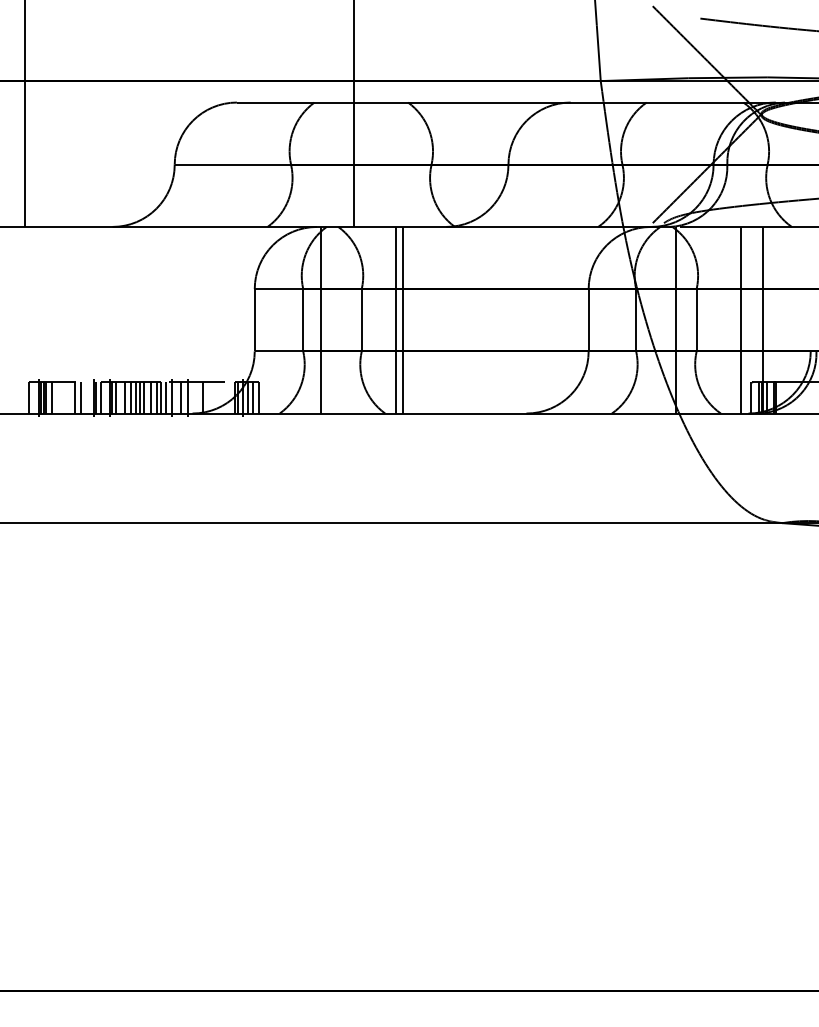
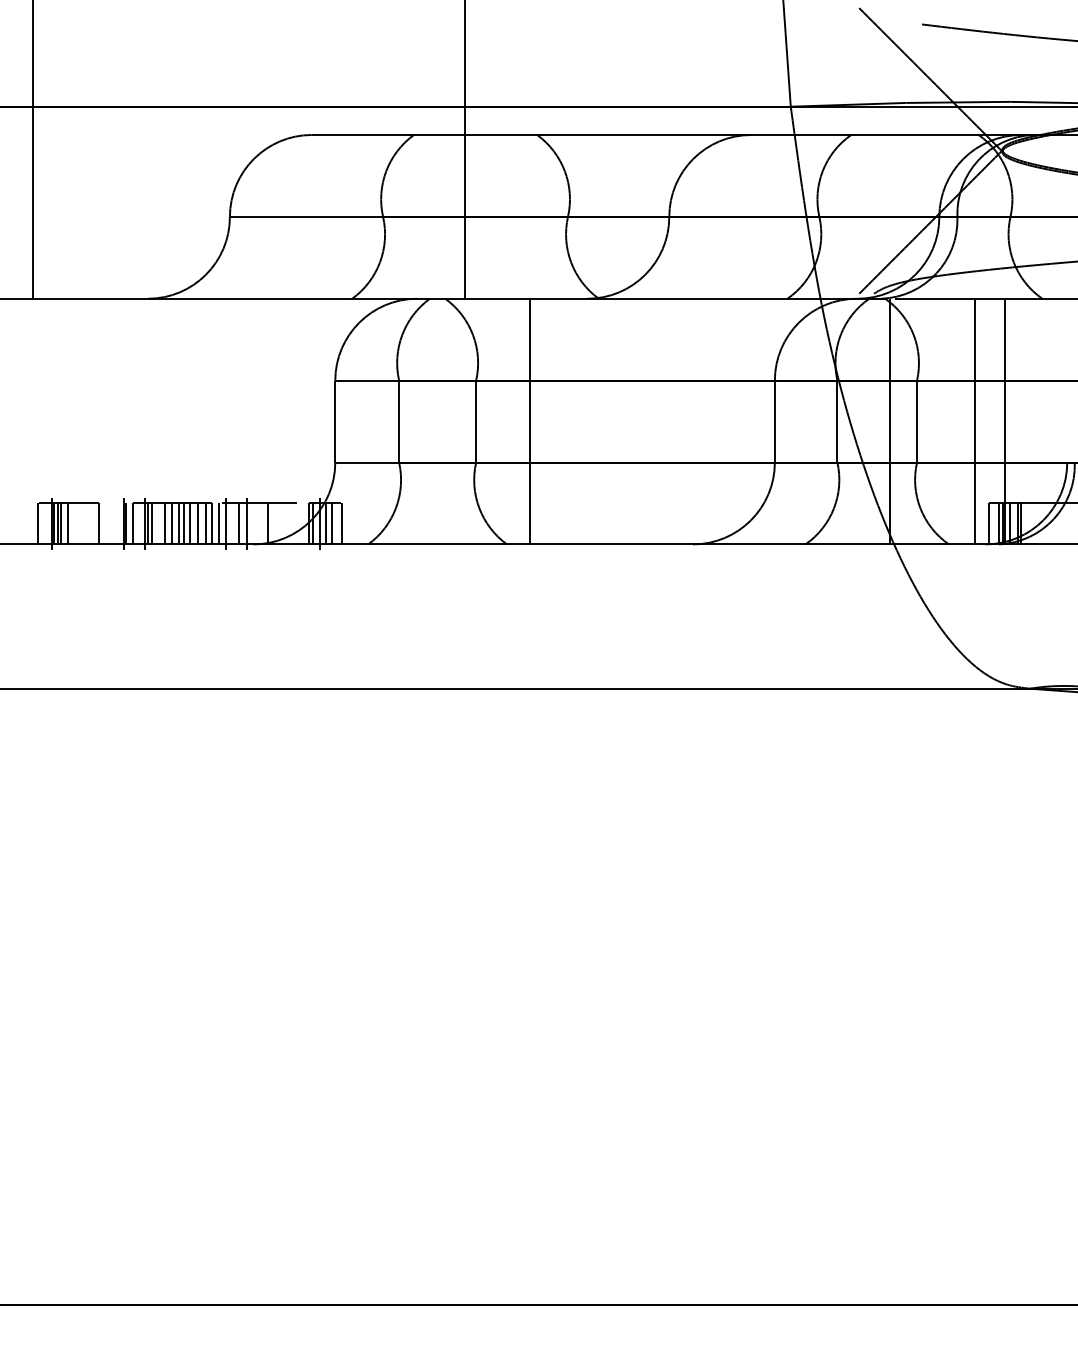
line: (320, 319) -> (421, 420), removed
line: (396, 319) -> (521, 420), removed
line: (80, 397) -> (105, 523), removed

